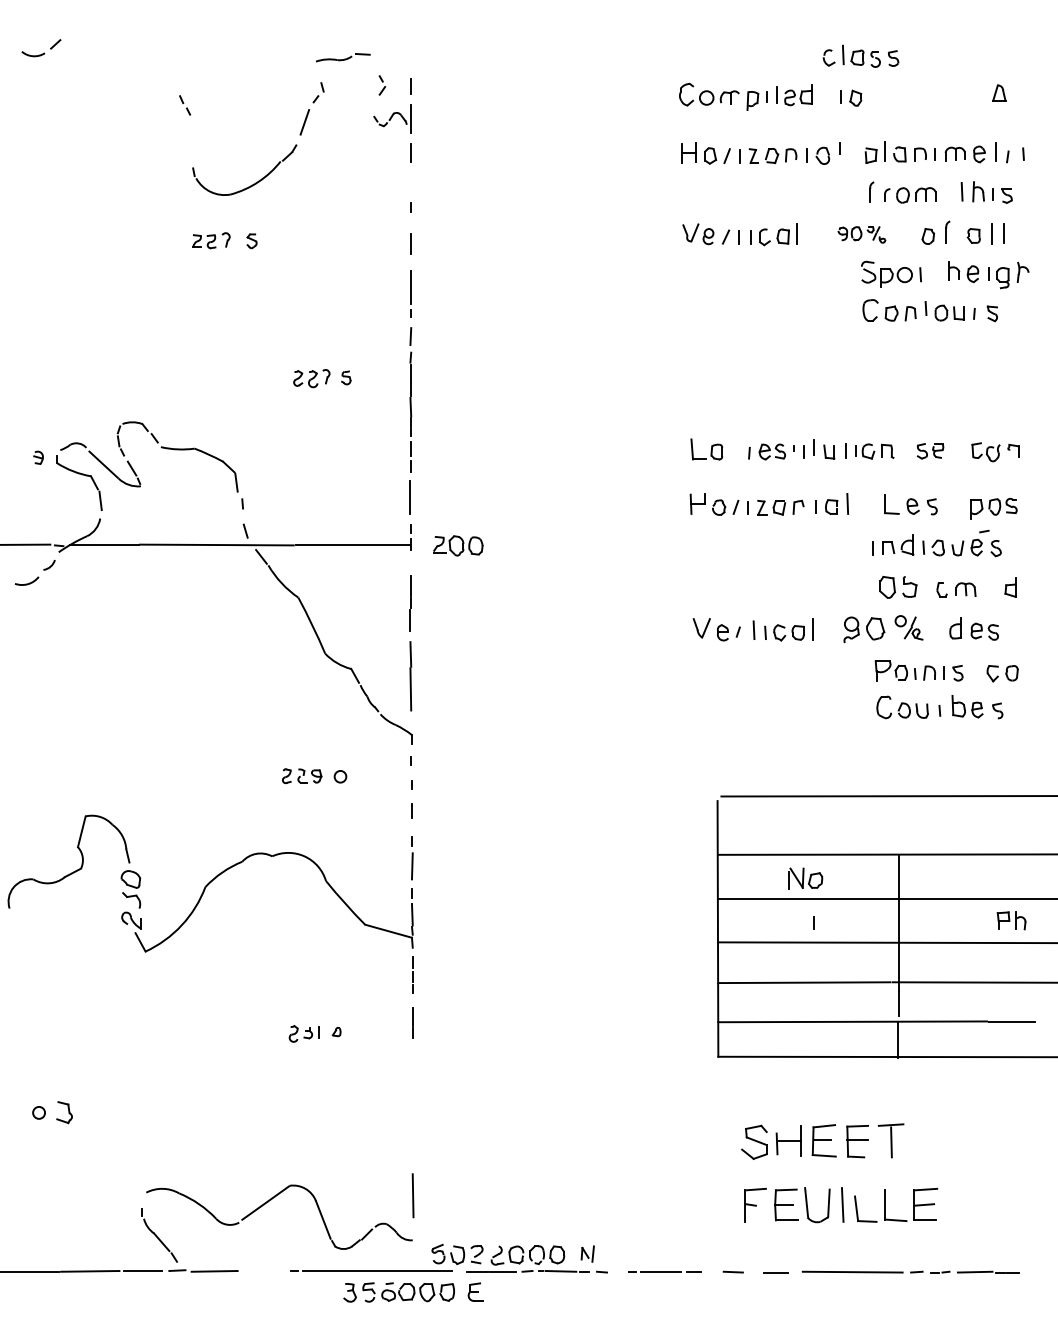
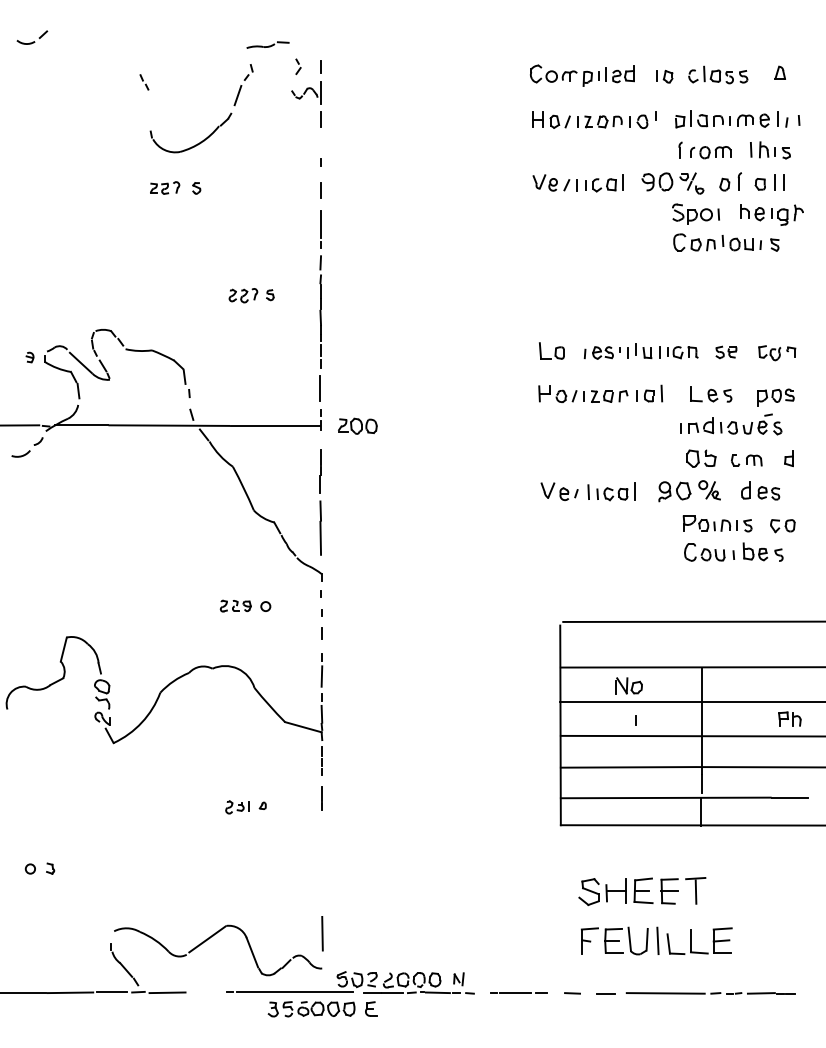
part: (861, 55) -> (718, 74), moved
part: (861, 234) -> (672, 183), size x1.67
part: (64, 1112) -> (50, 868), size x0.62

